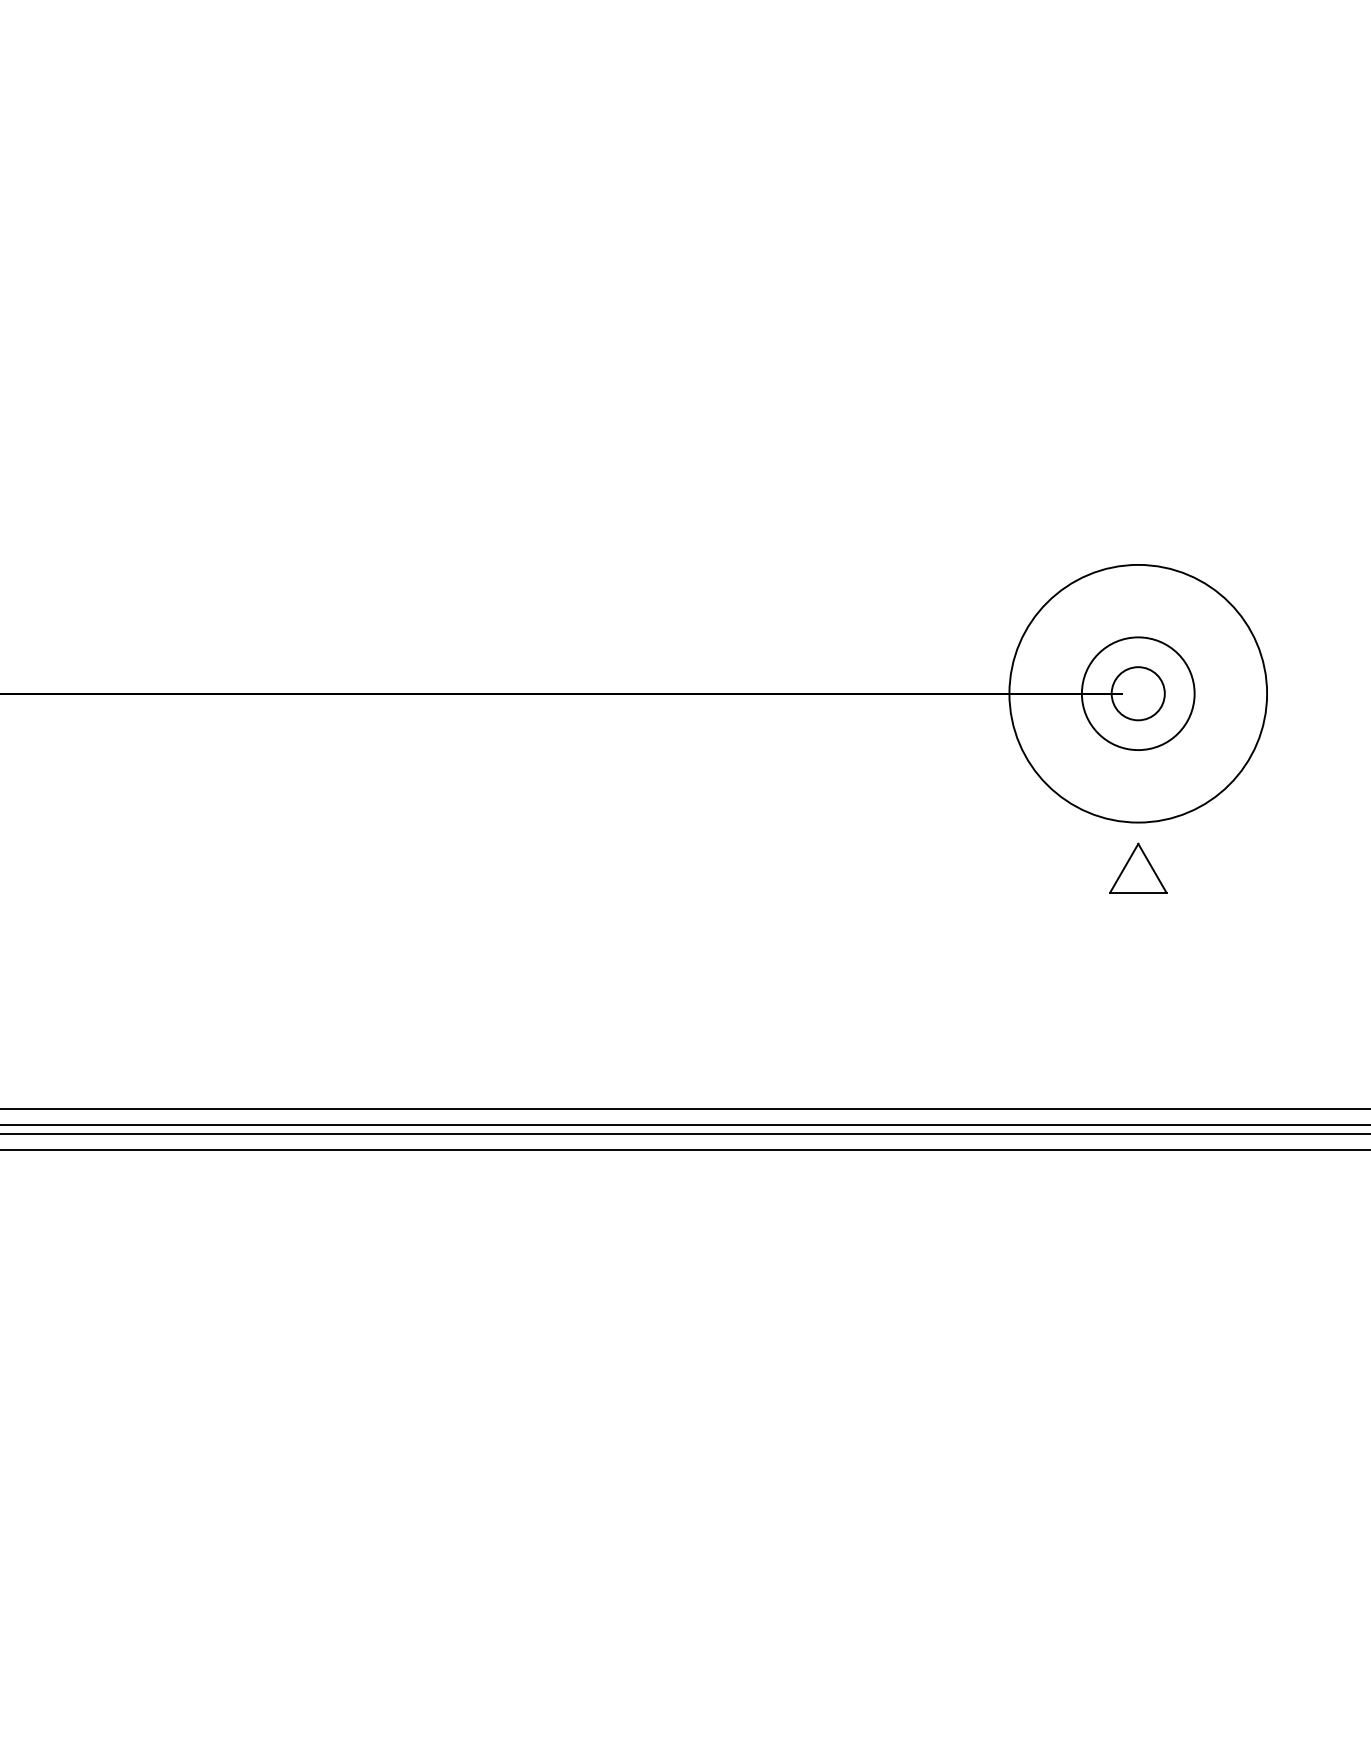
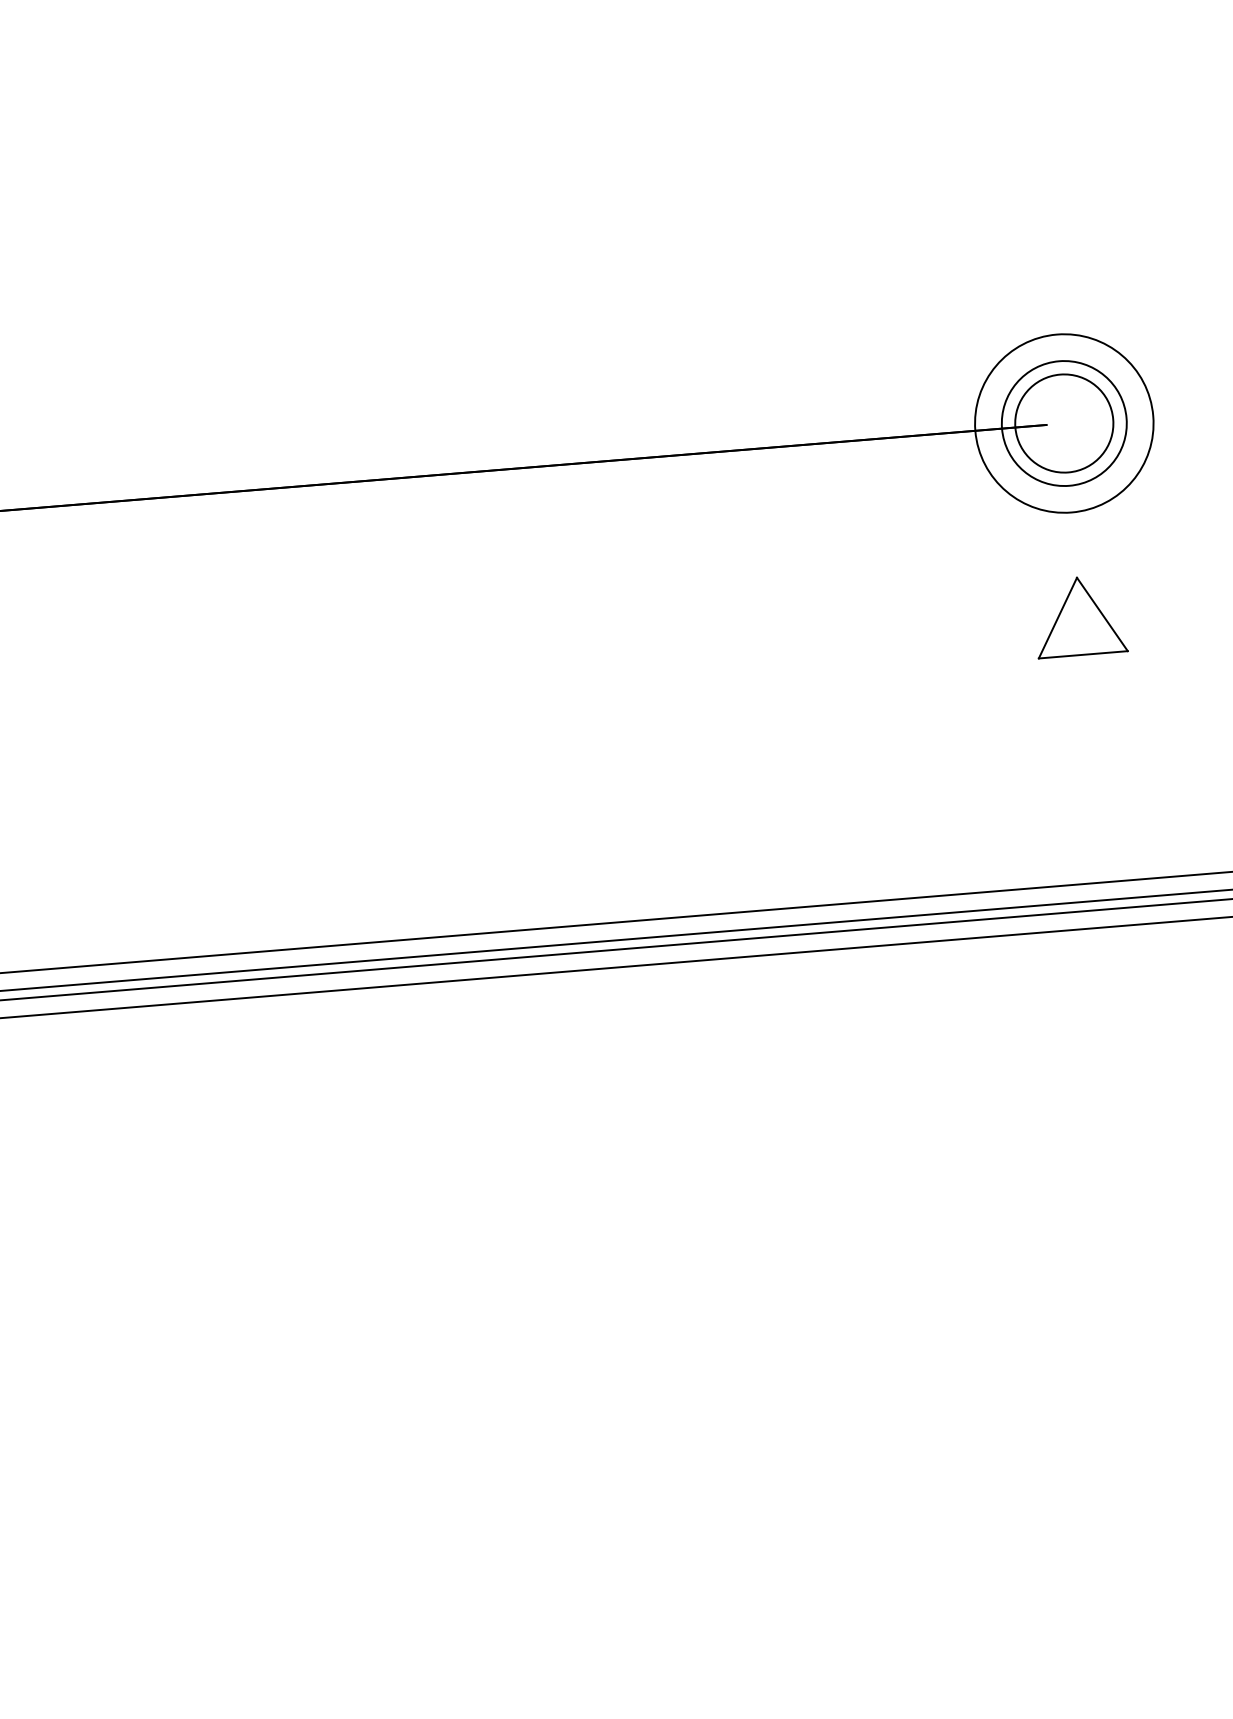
circle: (1137, 693) -> (1063, 423), size x0.62
circle: (1137, 693) -> (1063, 423), size x1.67
part: (1138, 868) -> (1080, 616), size x1.43

